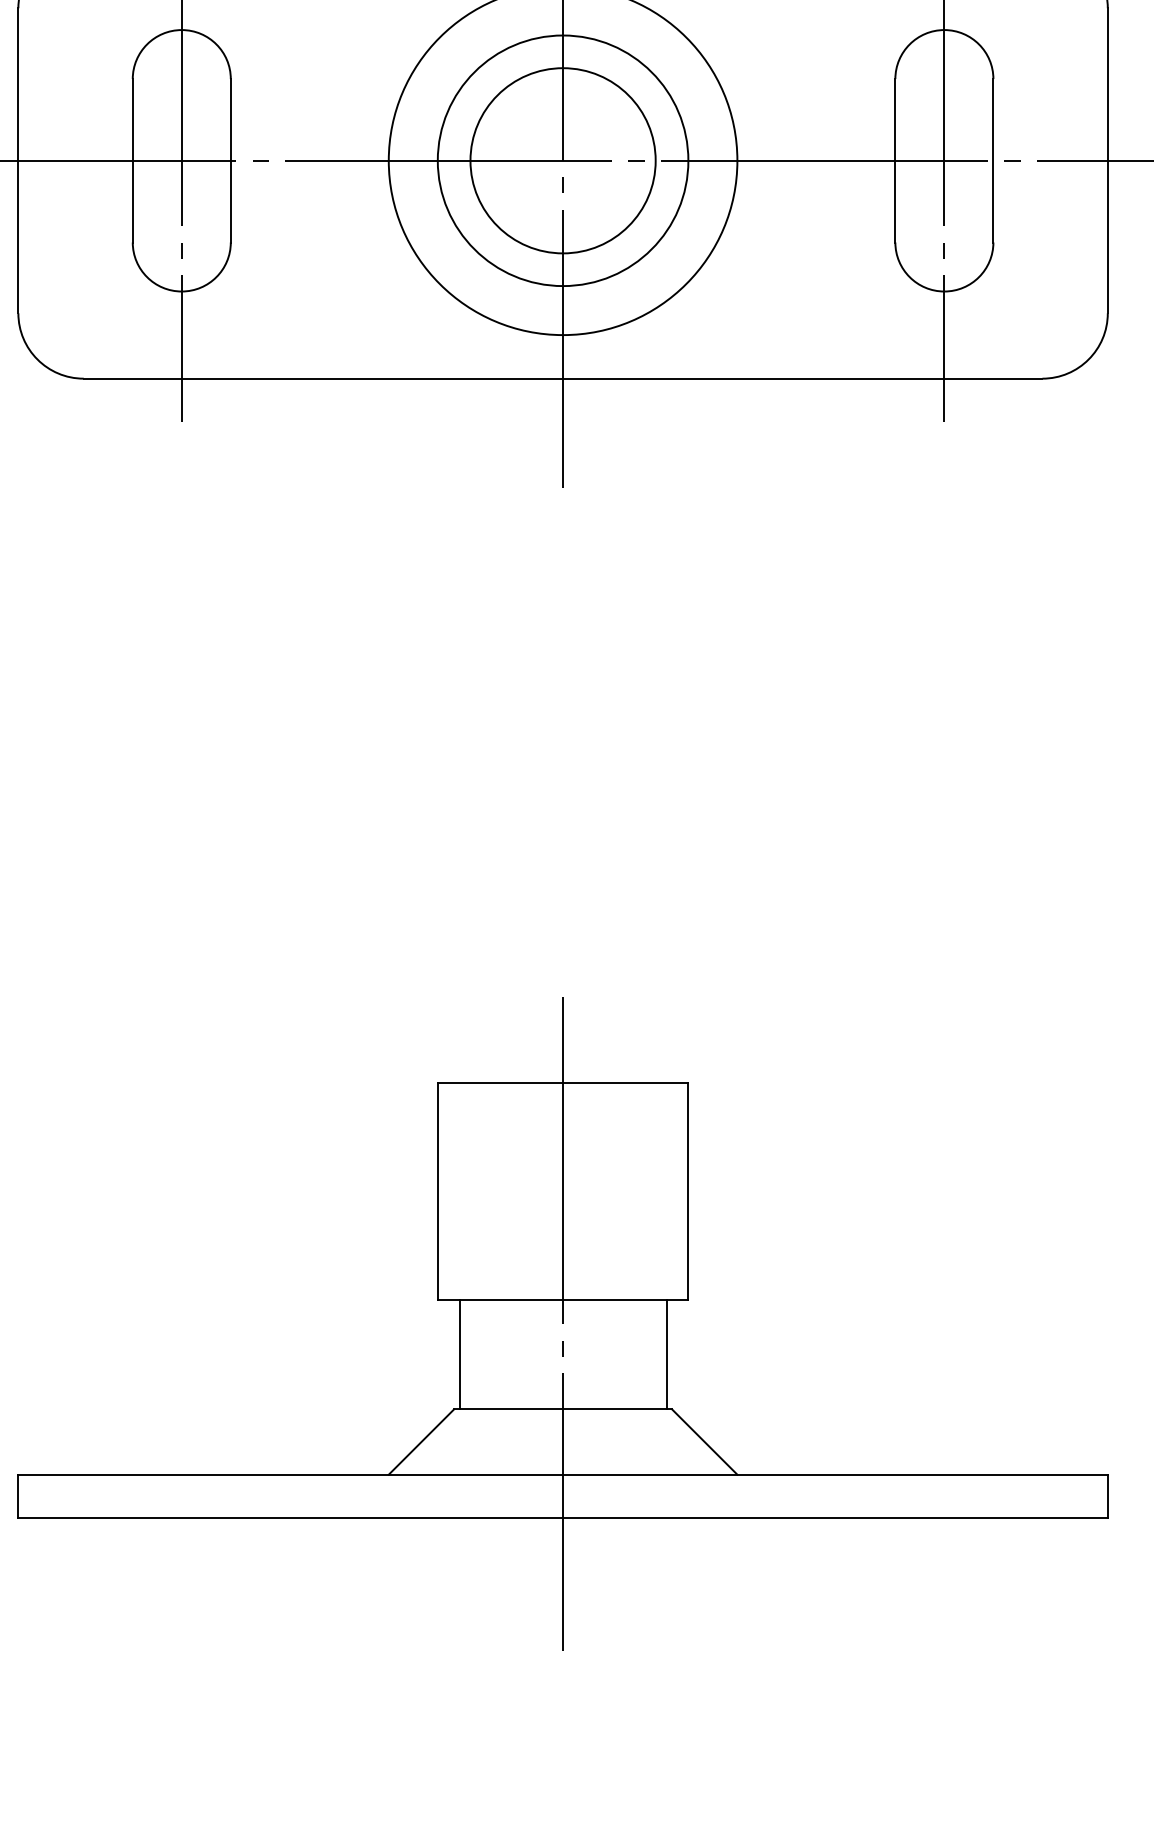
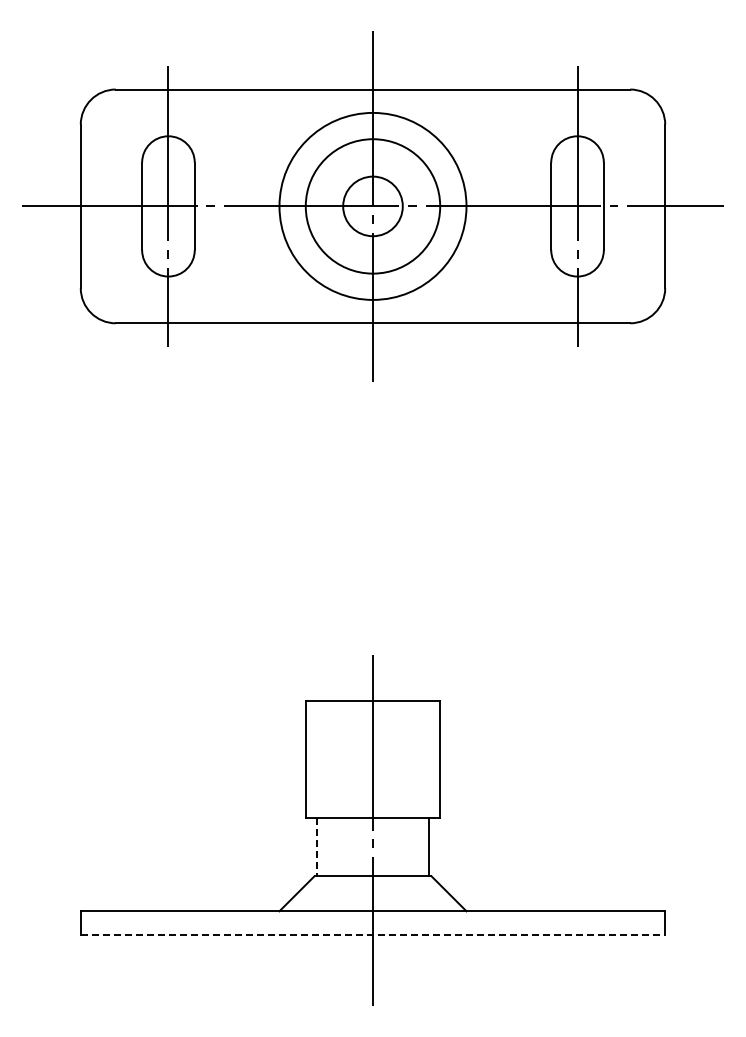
circle: (562, 160) -> (372, 206), size x0.6
line: (459, 1355) -> (317, 847), solid -> dashed
line: (564, 1517) -> (373, 934), solid -> dashed

